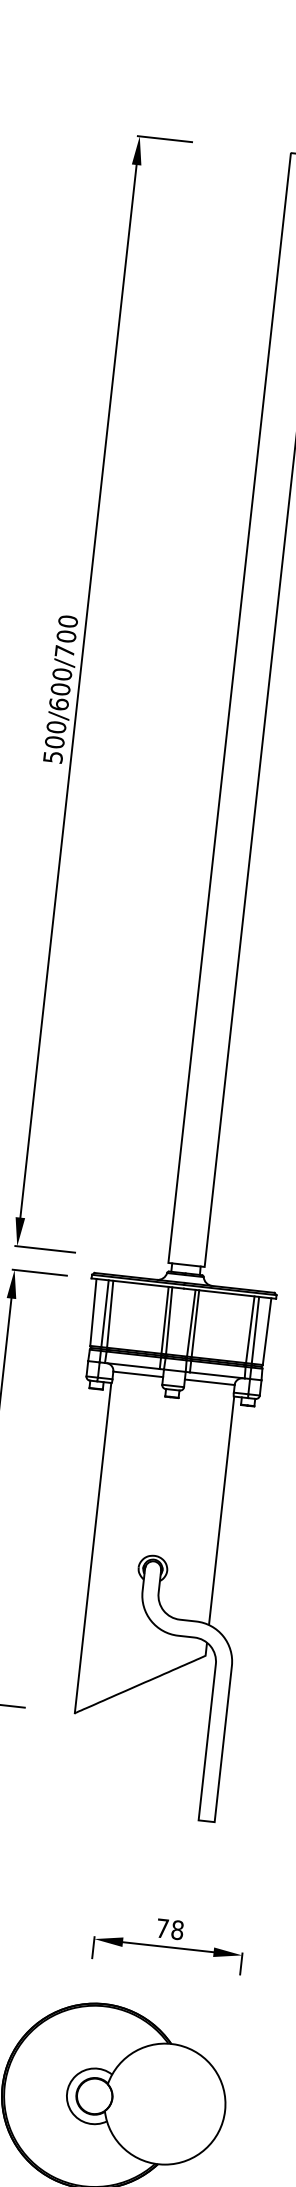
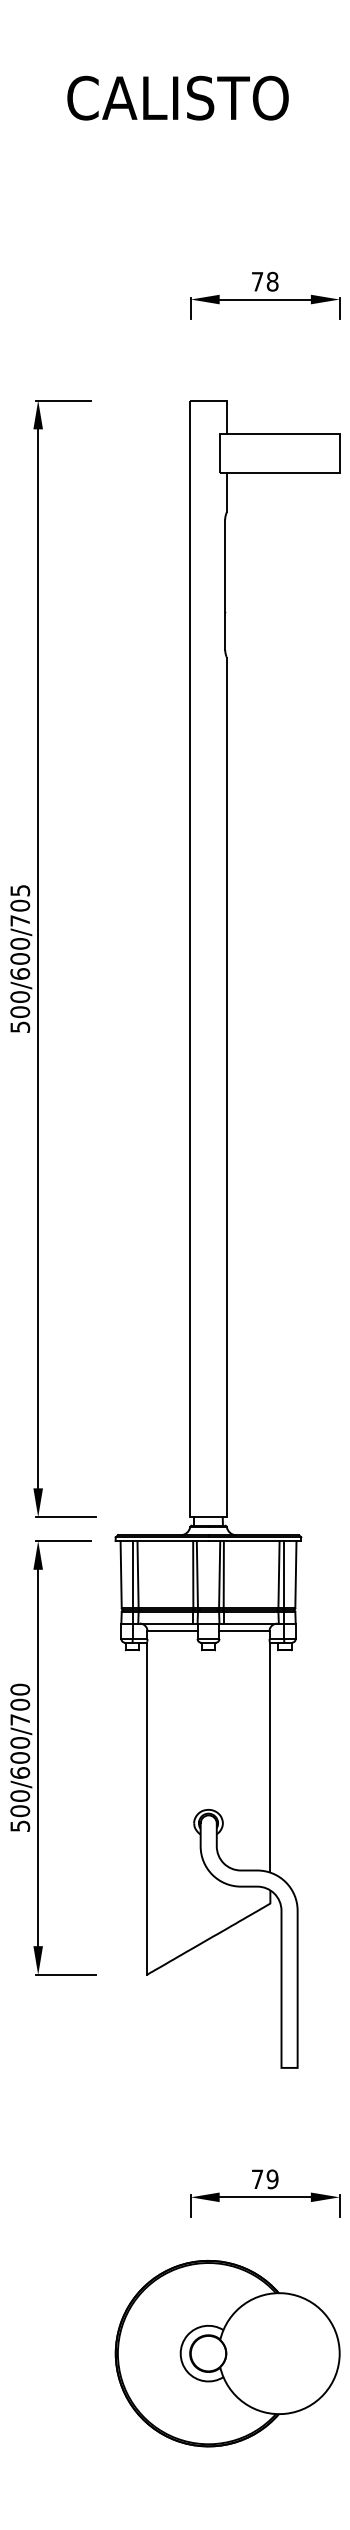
text: (68, 621) -> (20, 890), 500/600/700 -> 500/600/705
text: (177, 1930) -> (272, 2179), 78 -> 79

